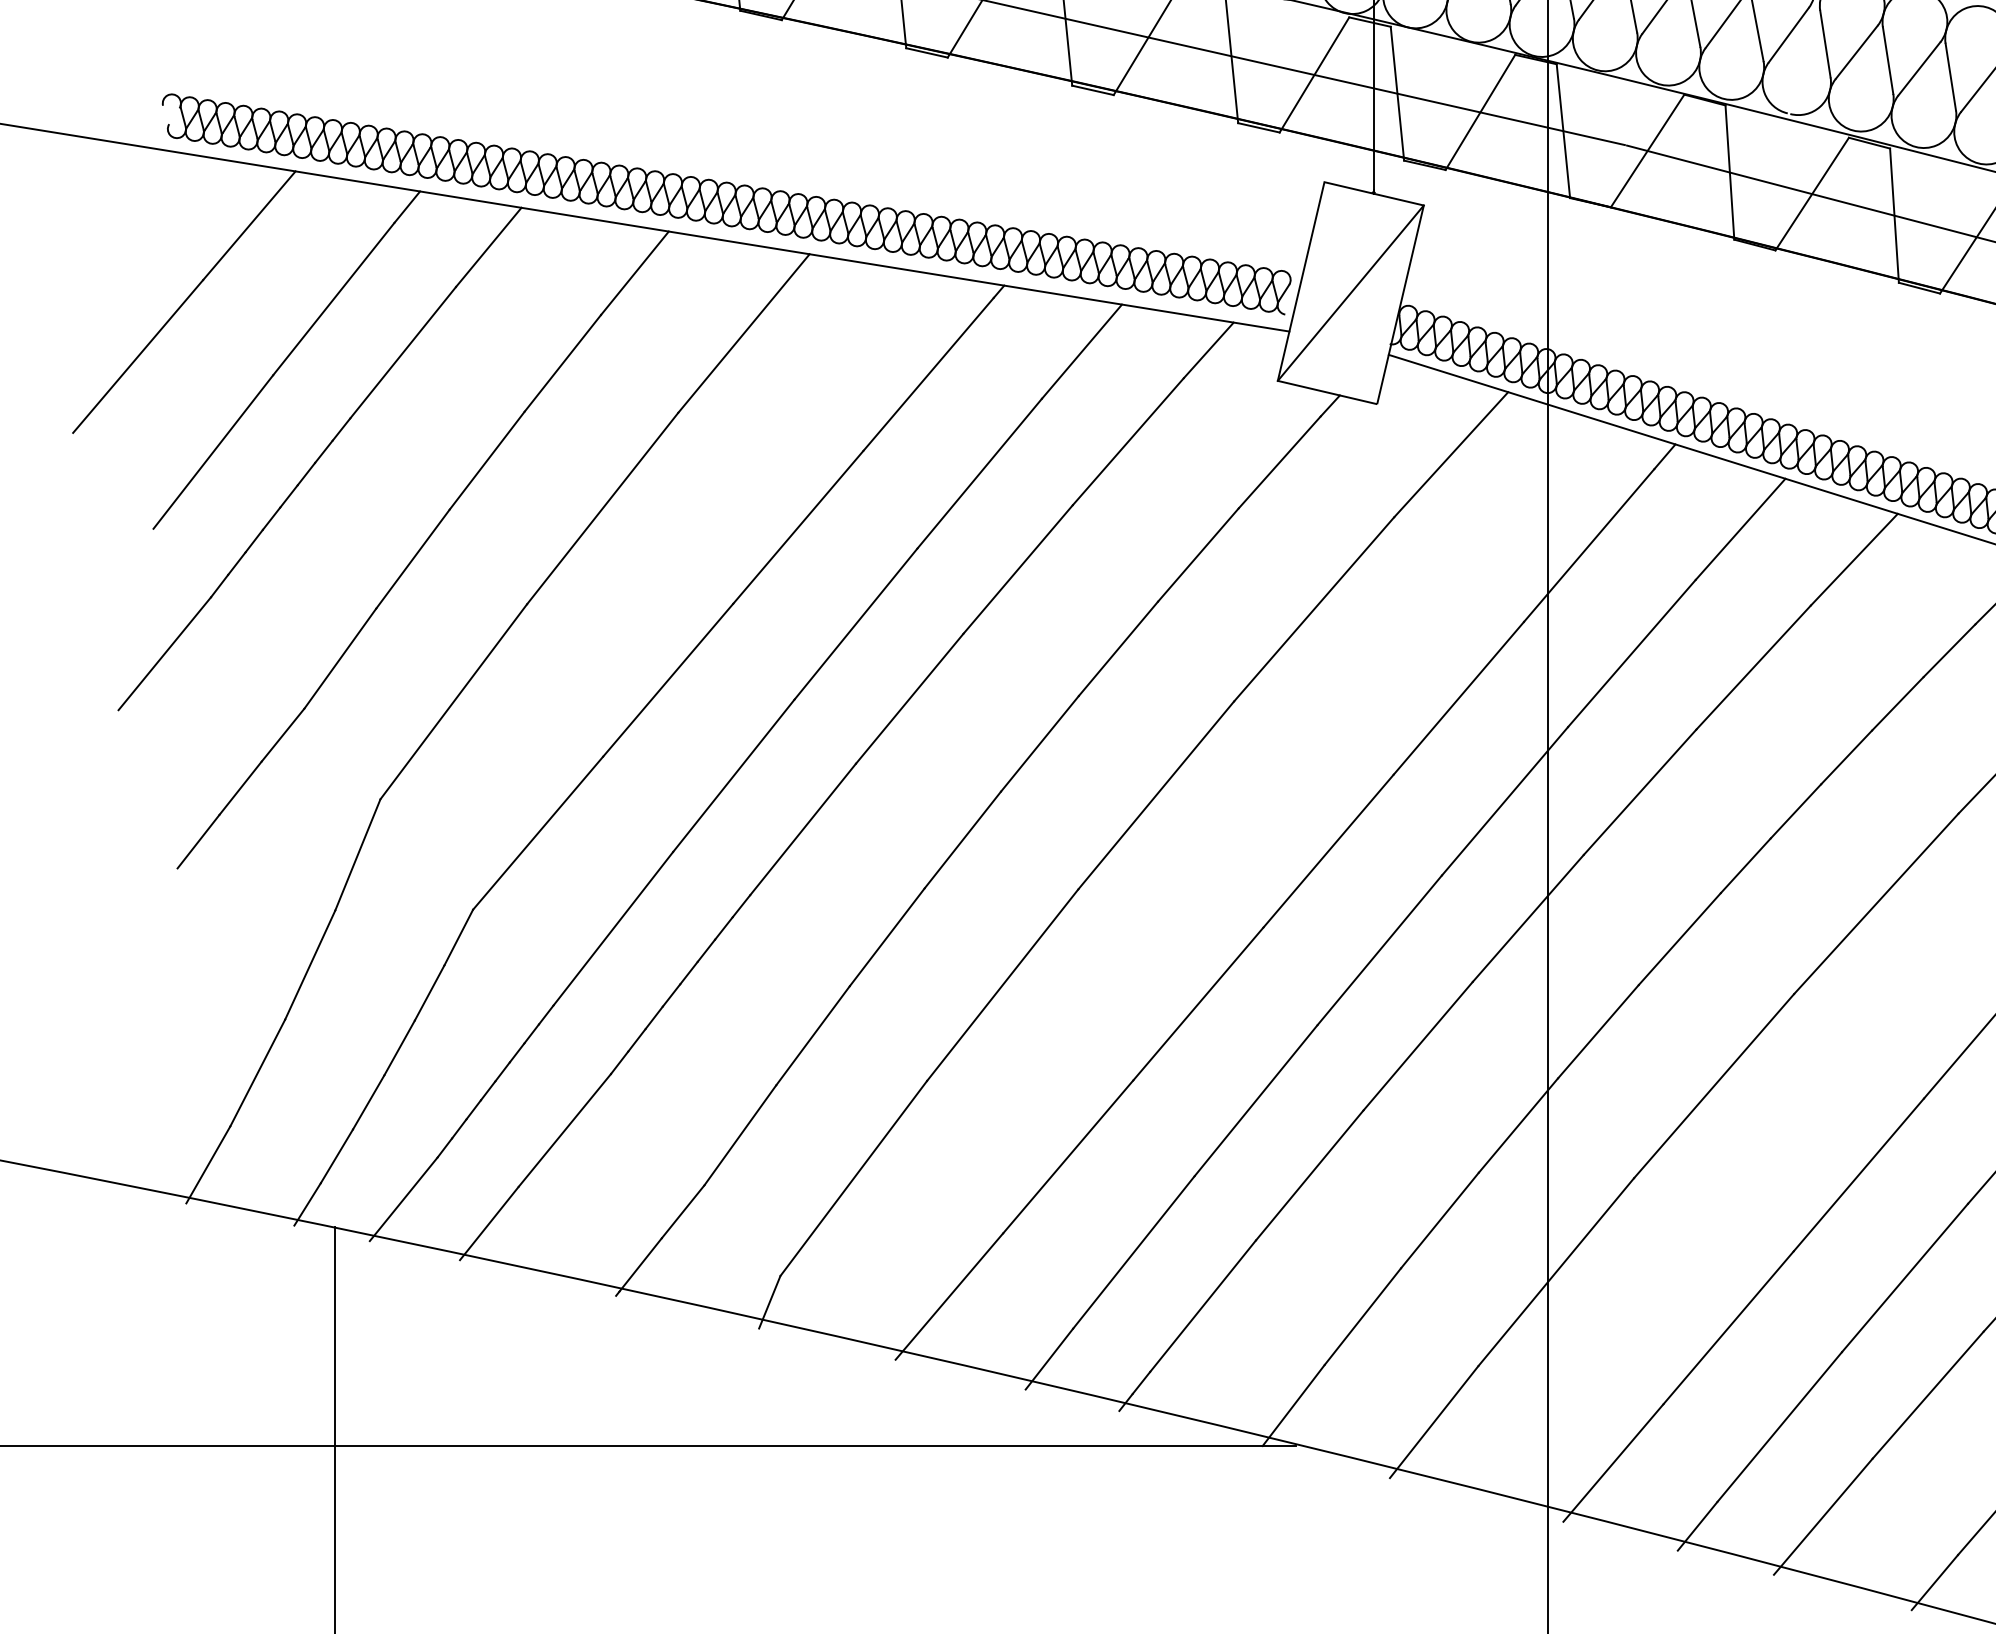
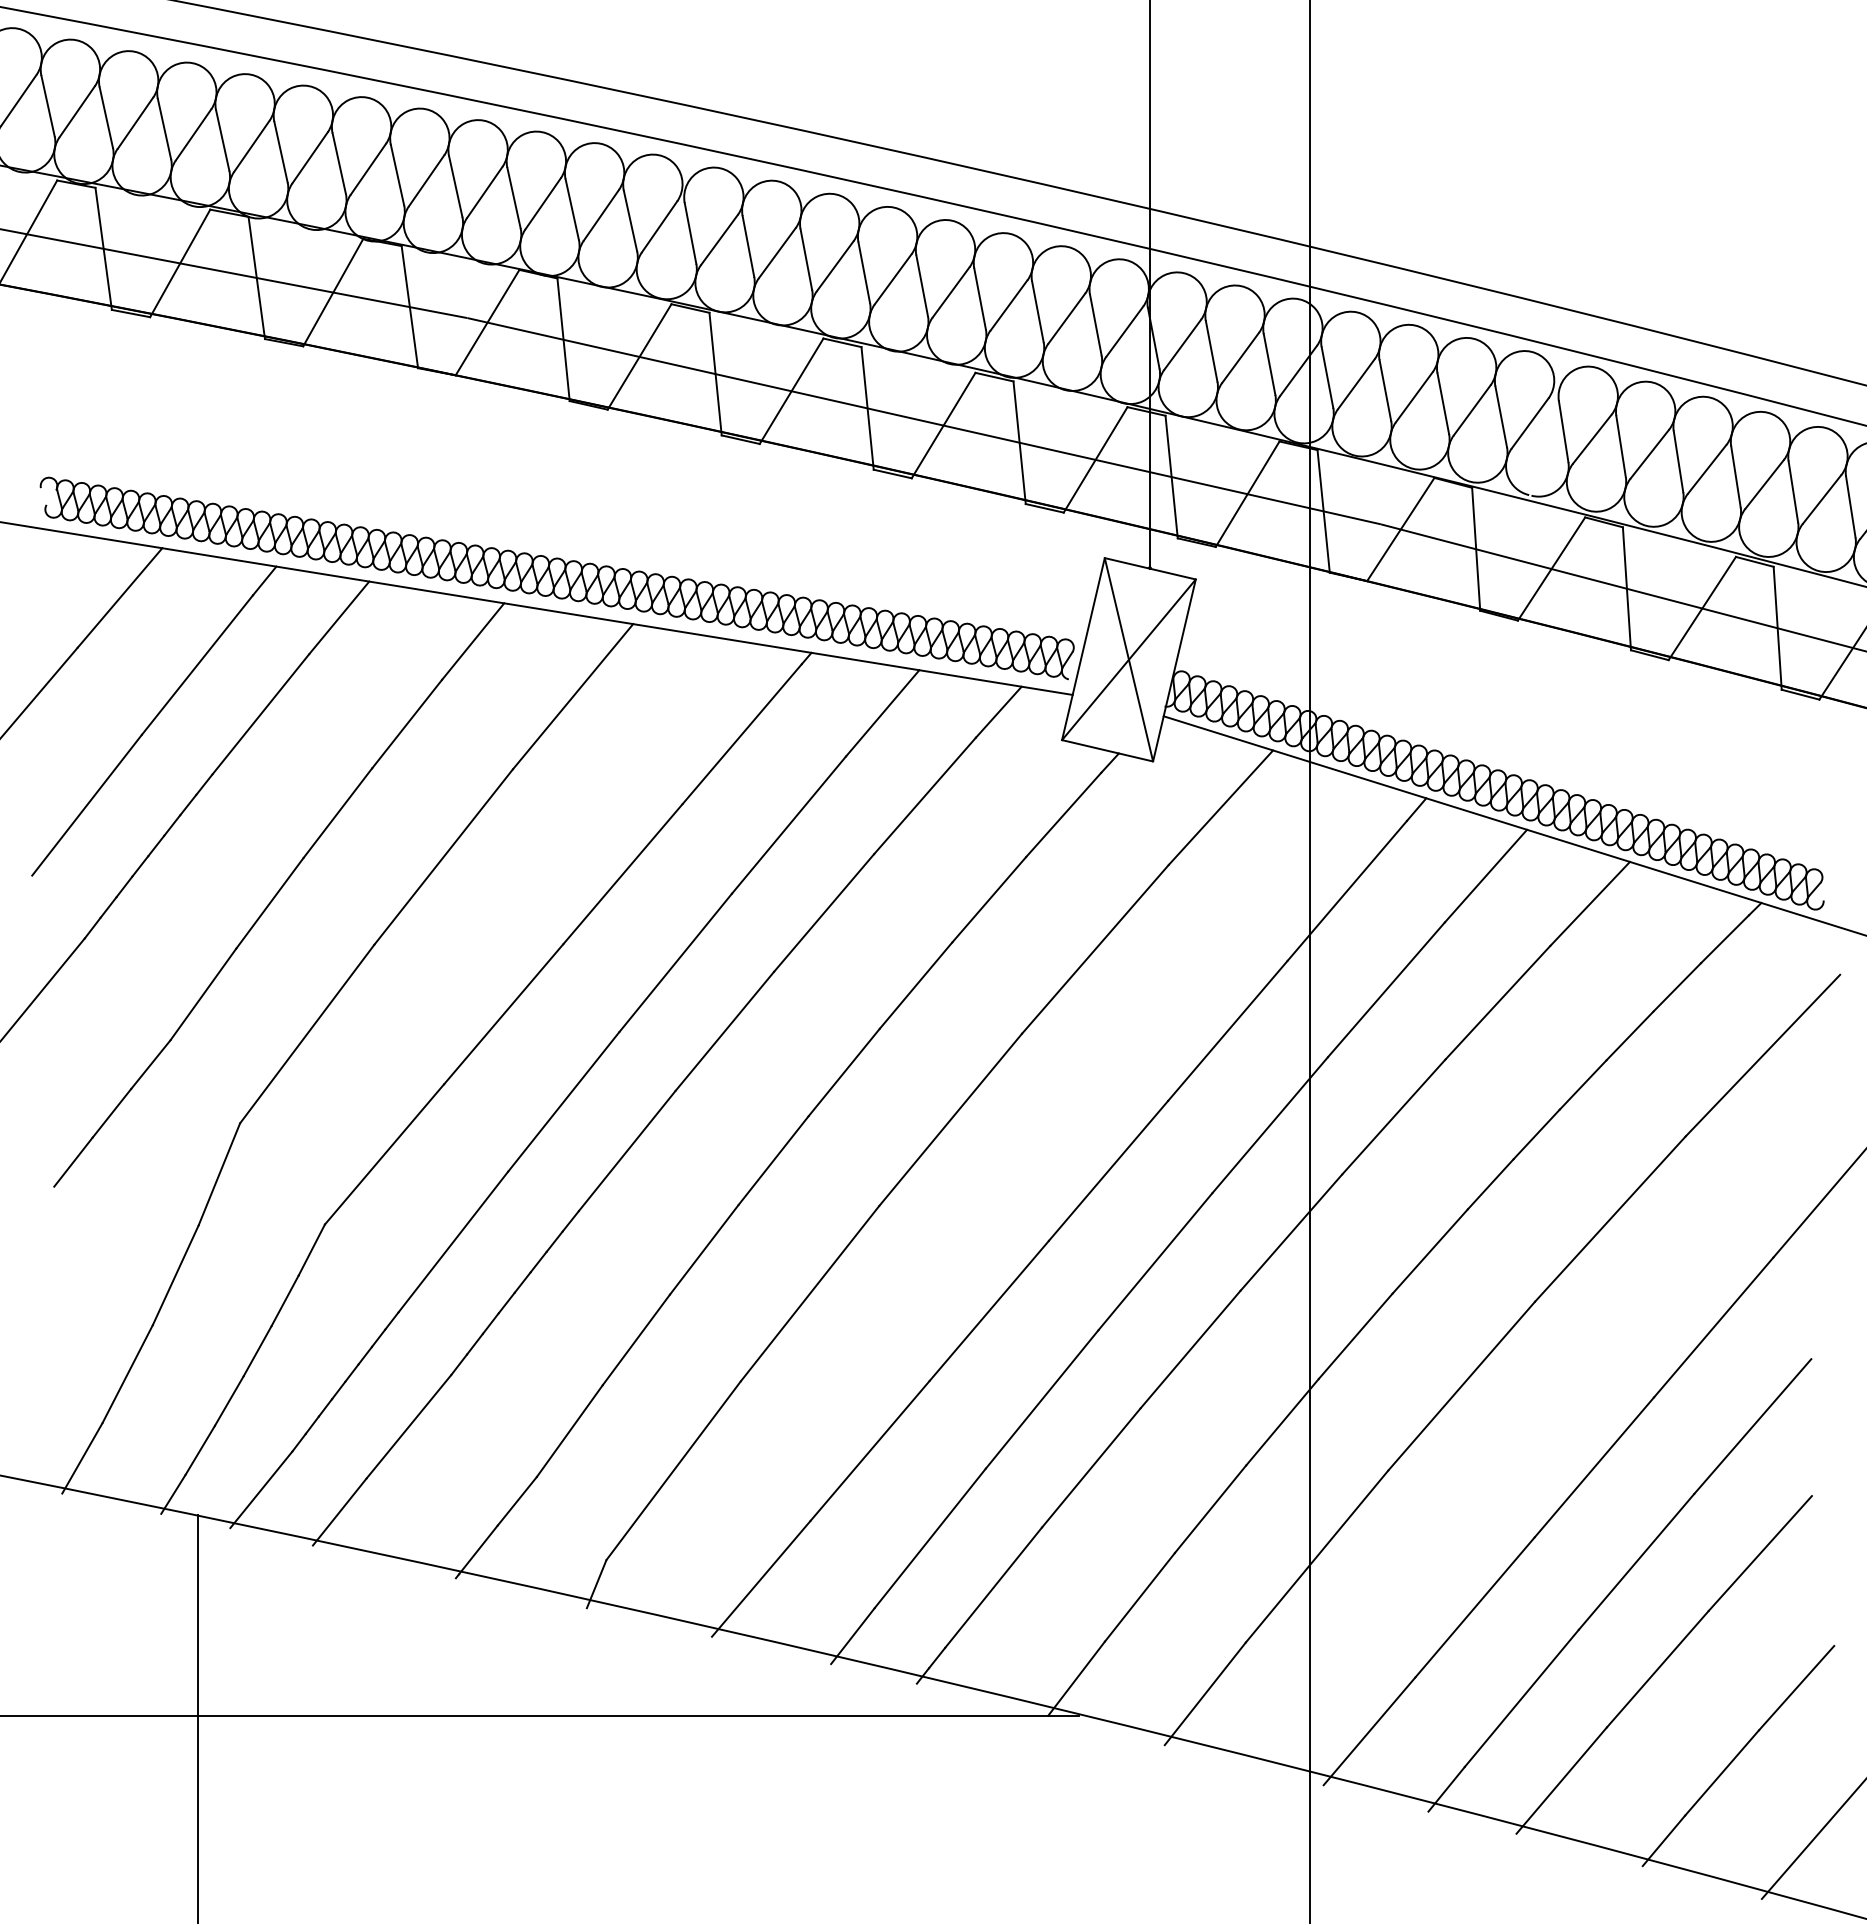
line: (1350, 292) -> (1128, 659), added

